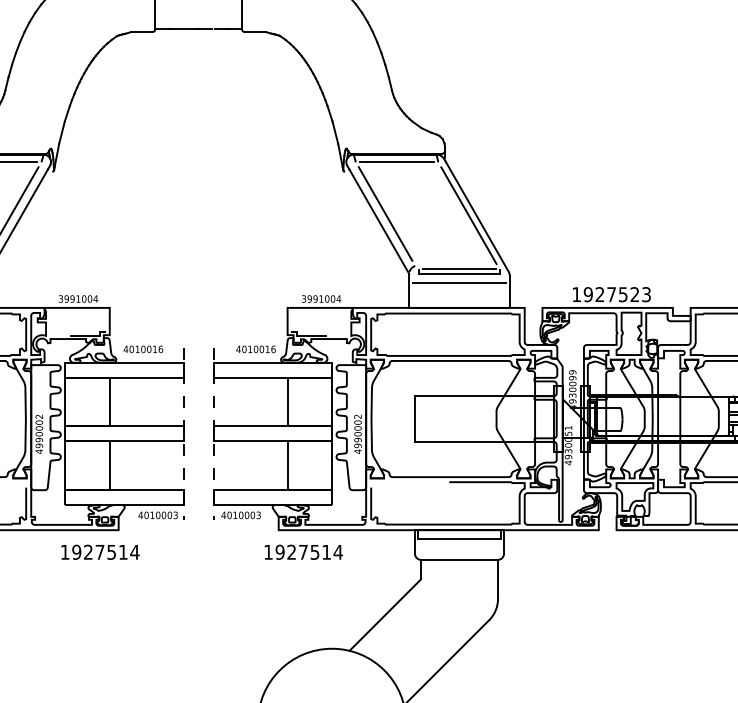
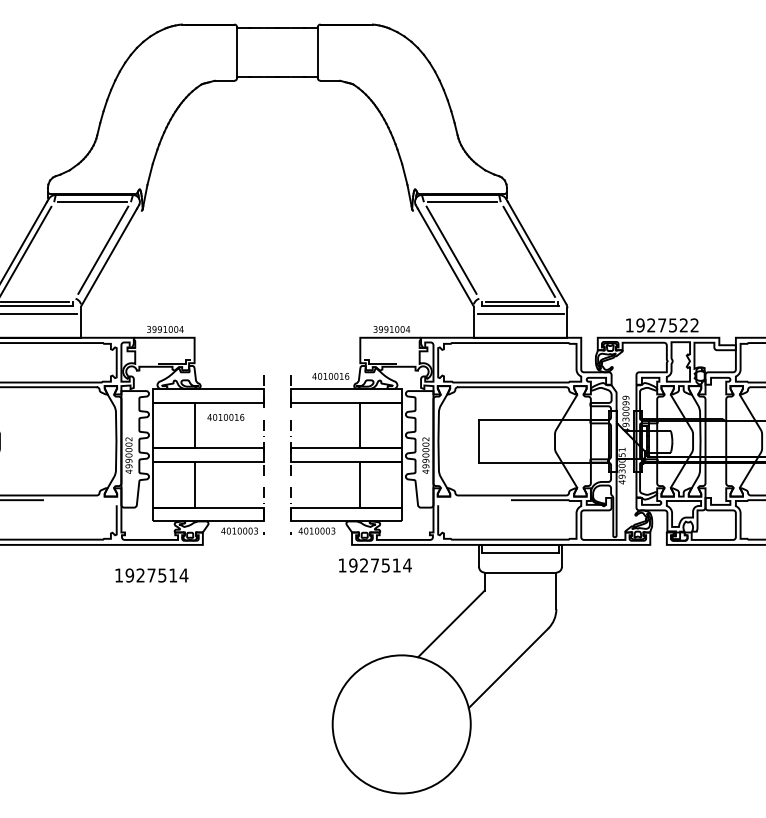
text: (646, 294) -> (694, 325), 1927523 -> 1927522
text: (142, 349) -> (225, 417), moved
text: (100, 552) -> (151, 575), moved

